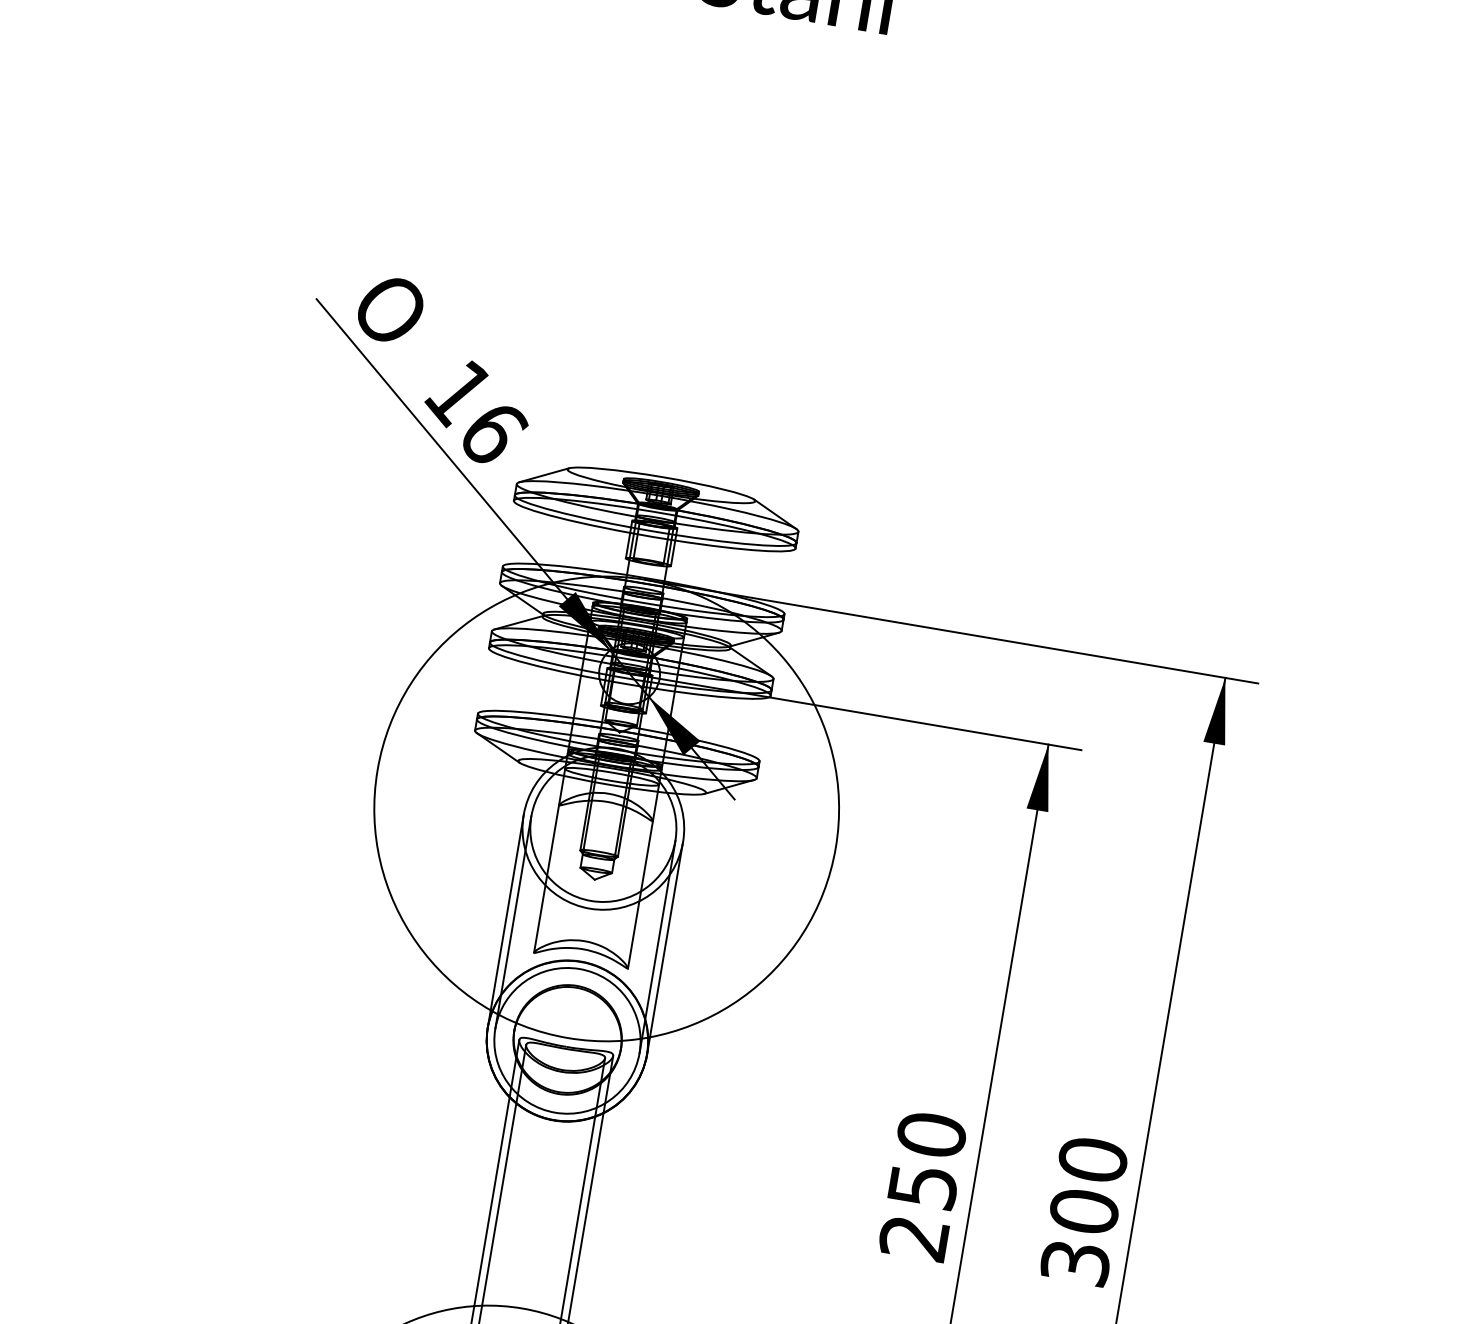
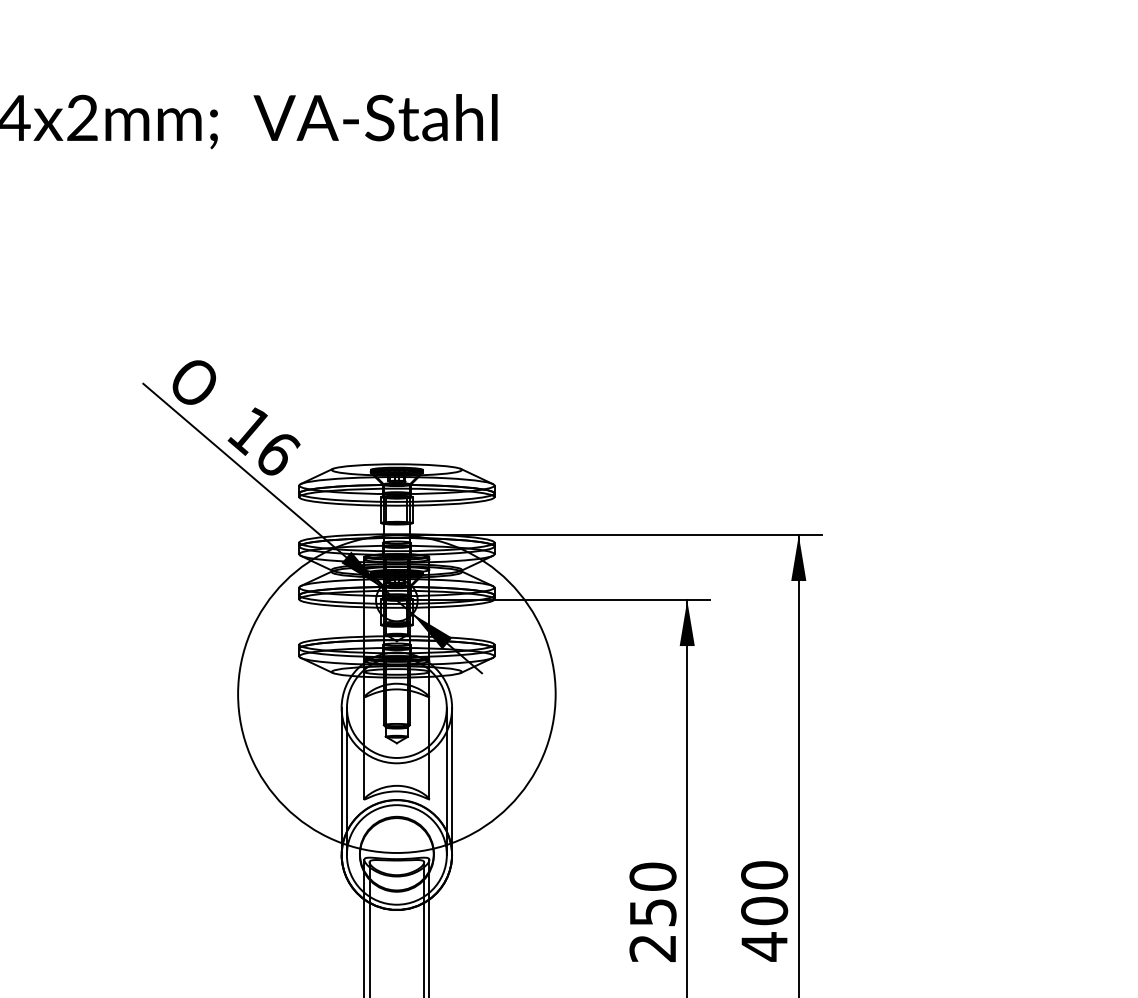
text: (1075, 1262) -> (764, 946), 300 -> 400

